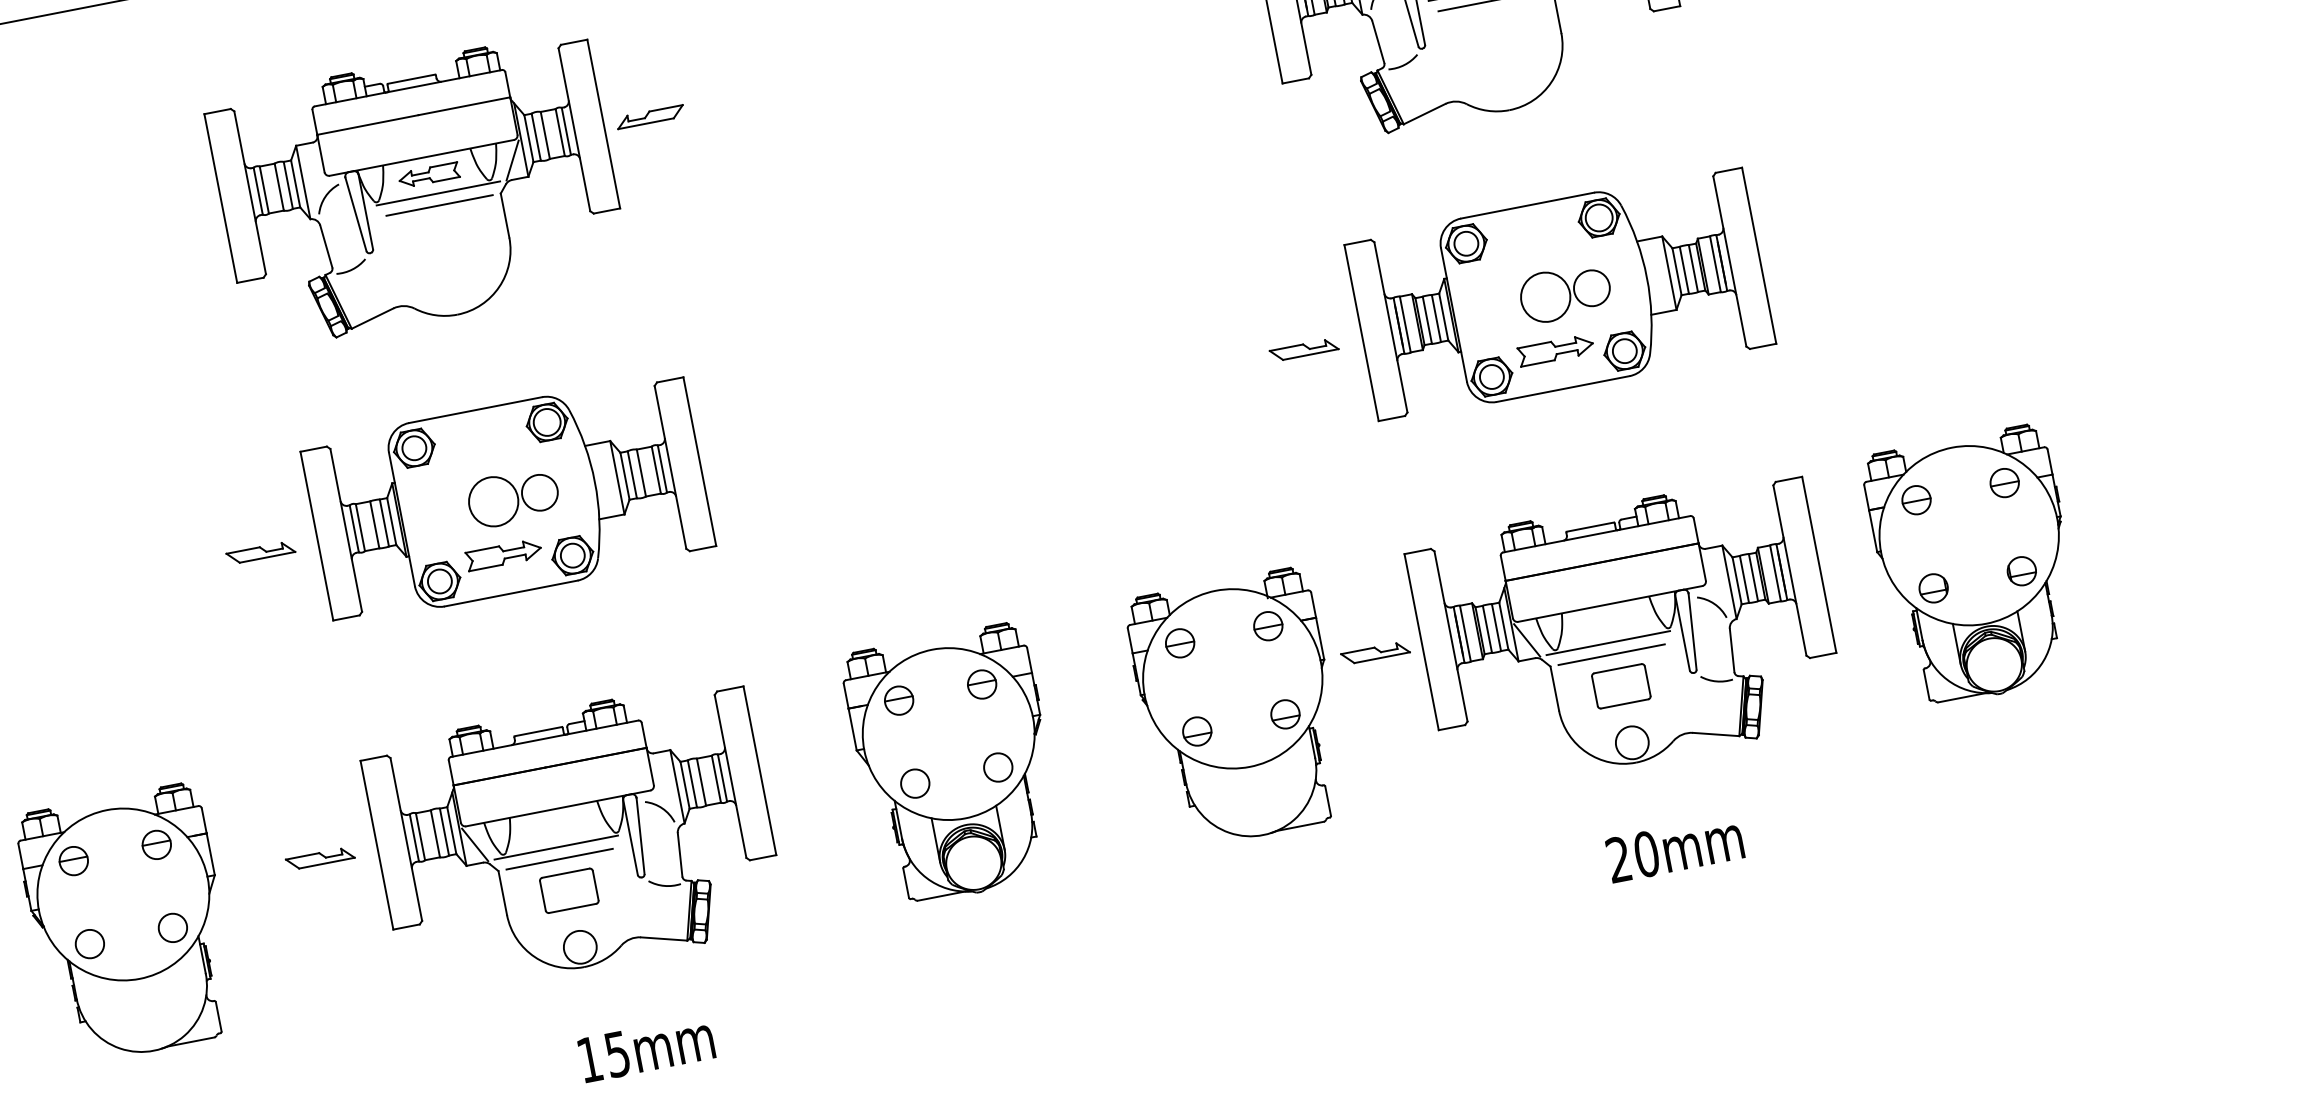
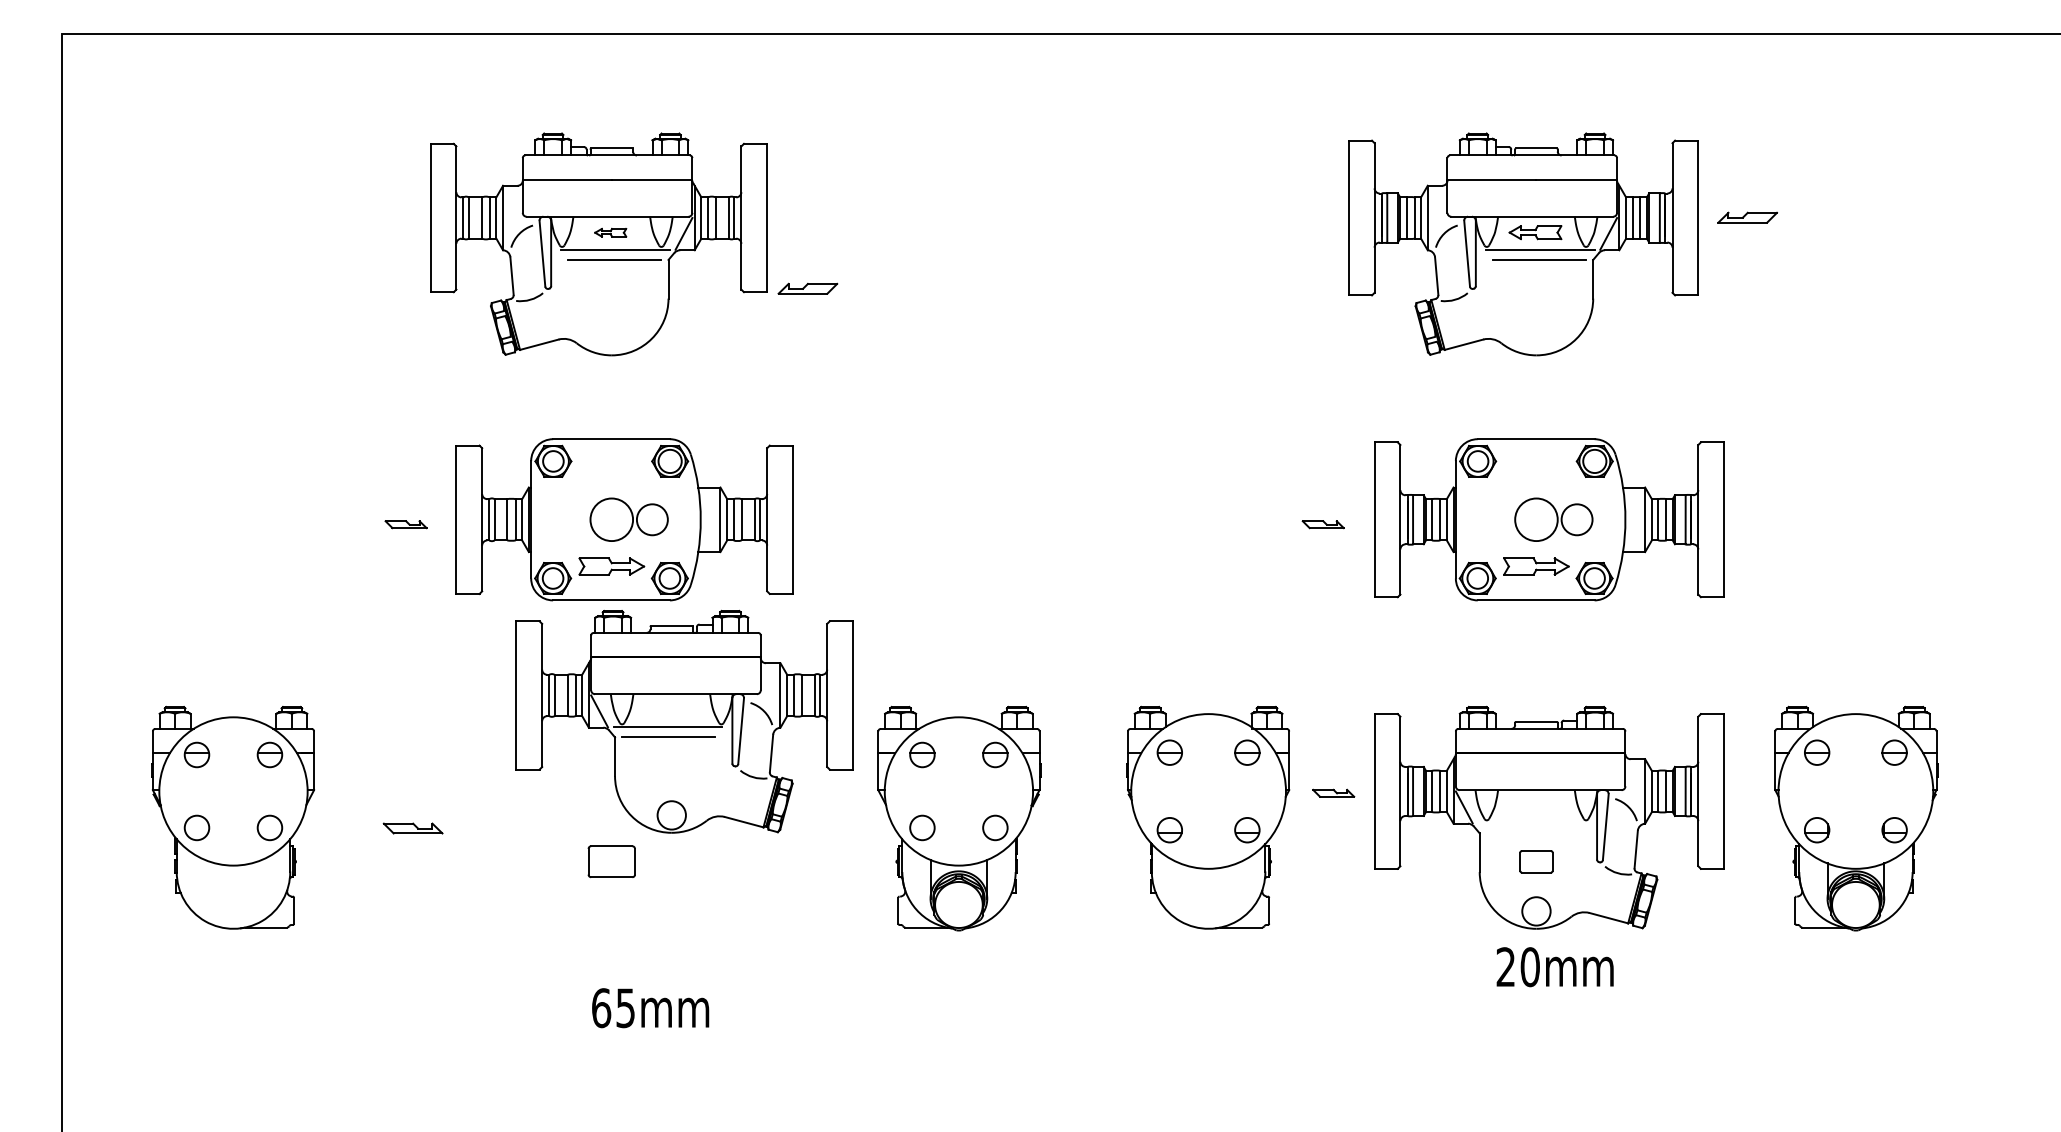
part: (649, 116) -> (807, 288), moved
part: (428, 175) -> (610, 232), size x0.6
part: (1304, 349) -> (1323, 524), size x0.7
part: (260, 552) -> (405, 524), size x0.7
line: (1608, 642) -> (1532, 822), removed
part: (1375, 653) -> (1333, 793), size x0.7
line: (1611, 654) -> (1533, 833), removed
part: (1621, 686) -> (1536, 861), size x0.7
part: (574, 837) -> (684, 721), moved
text: (1674, 849) -> (1554, 967), moved
part: (319, 858) -> (412, 828), moved
text: (590, 1060) -> (601, 1008), 15mm -> 65mm

